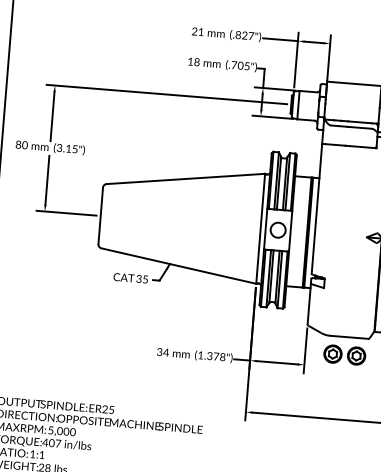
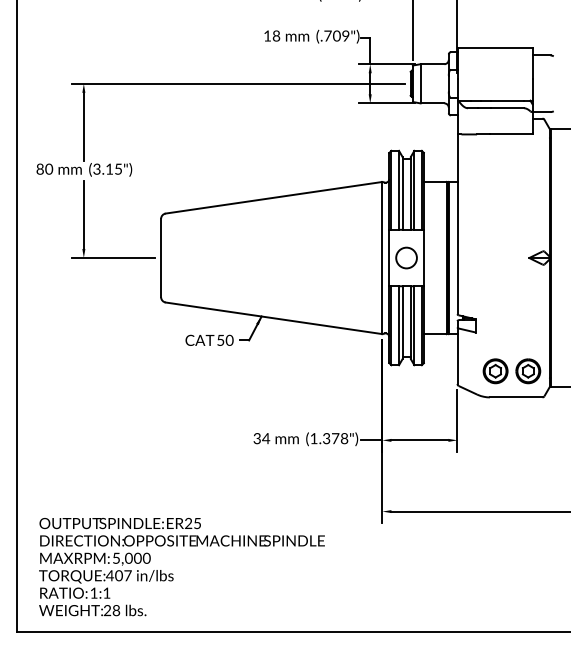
text: (246, 65) -> (345, 35), (.705") -> (.709")
text: (142, 278) -> (225, 339), 35 -> 50
part: (344, 355) -> (511, 371), moved

